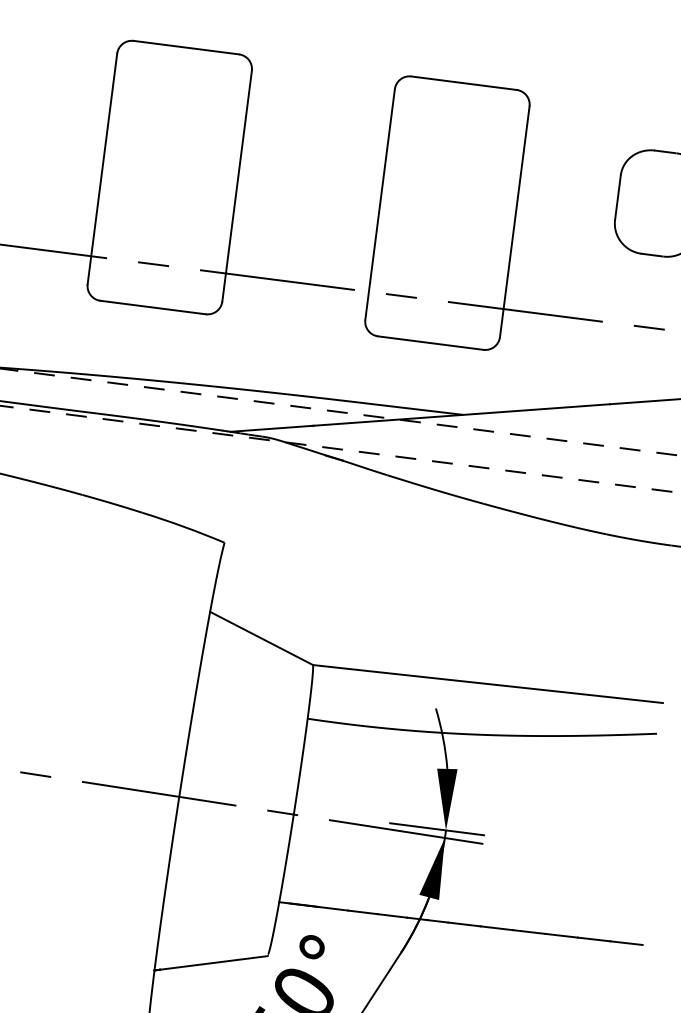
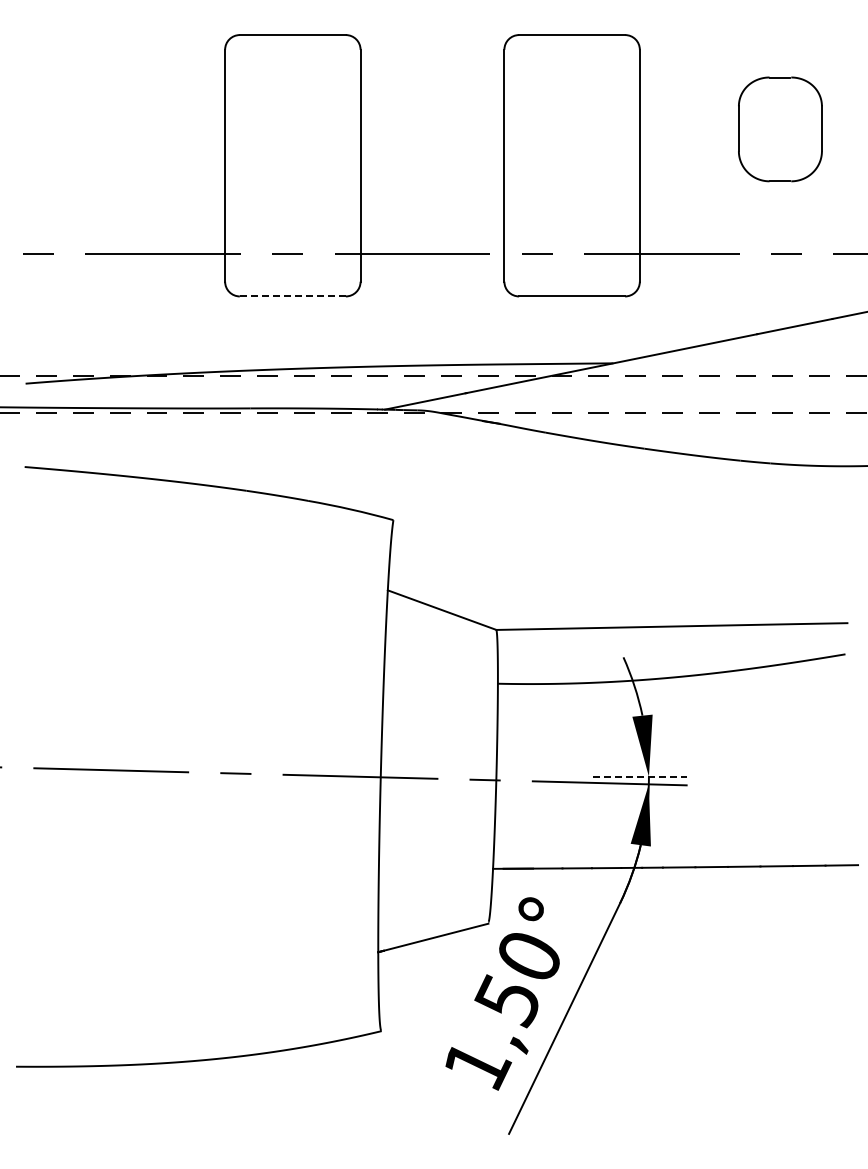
line: (152, 307) -> (292, 296), solid -> dashed
line: (437, 829) -> (640, 776), solid -> dashed

